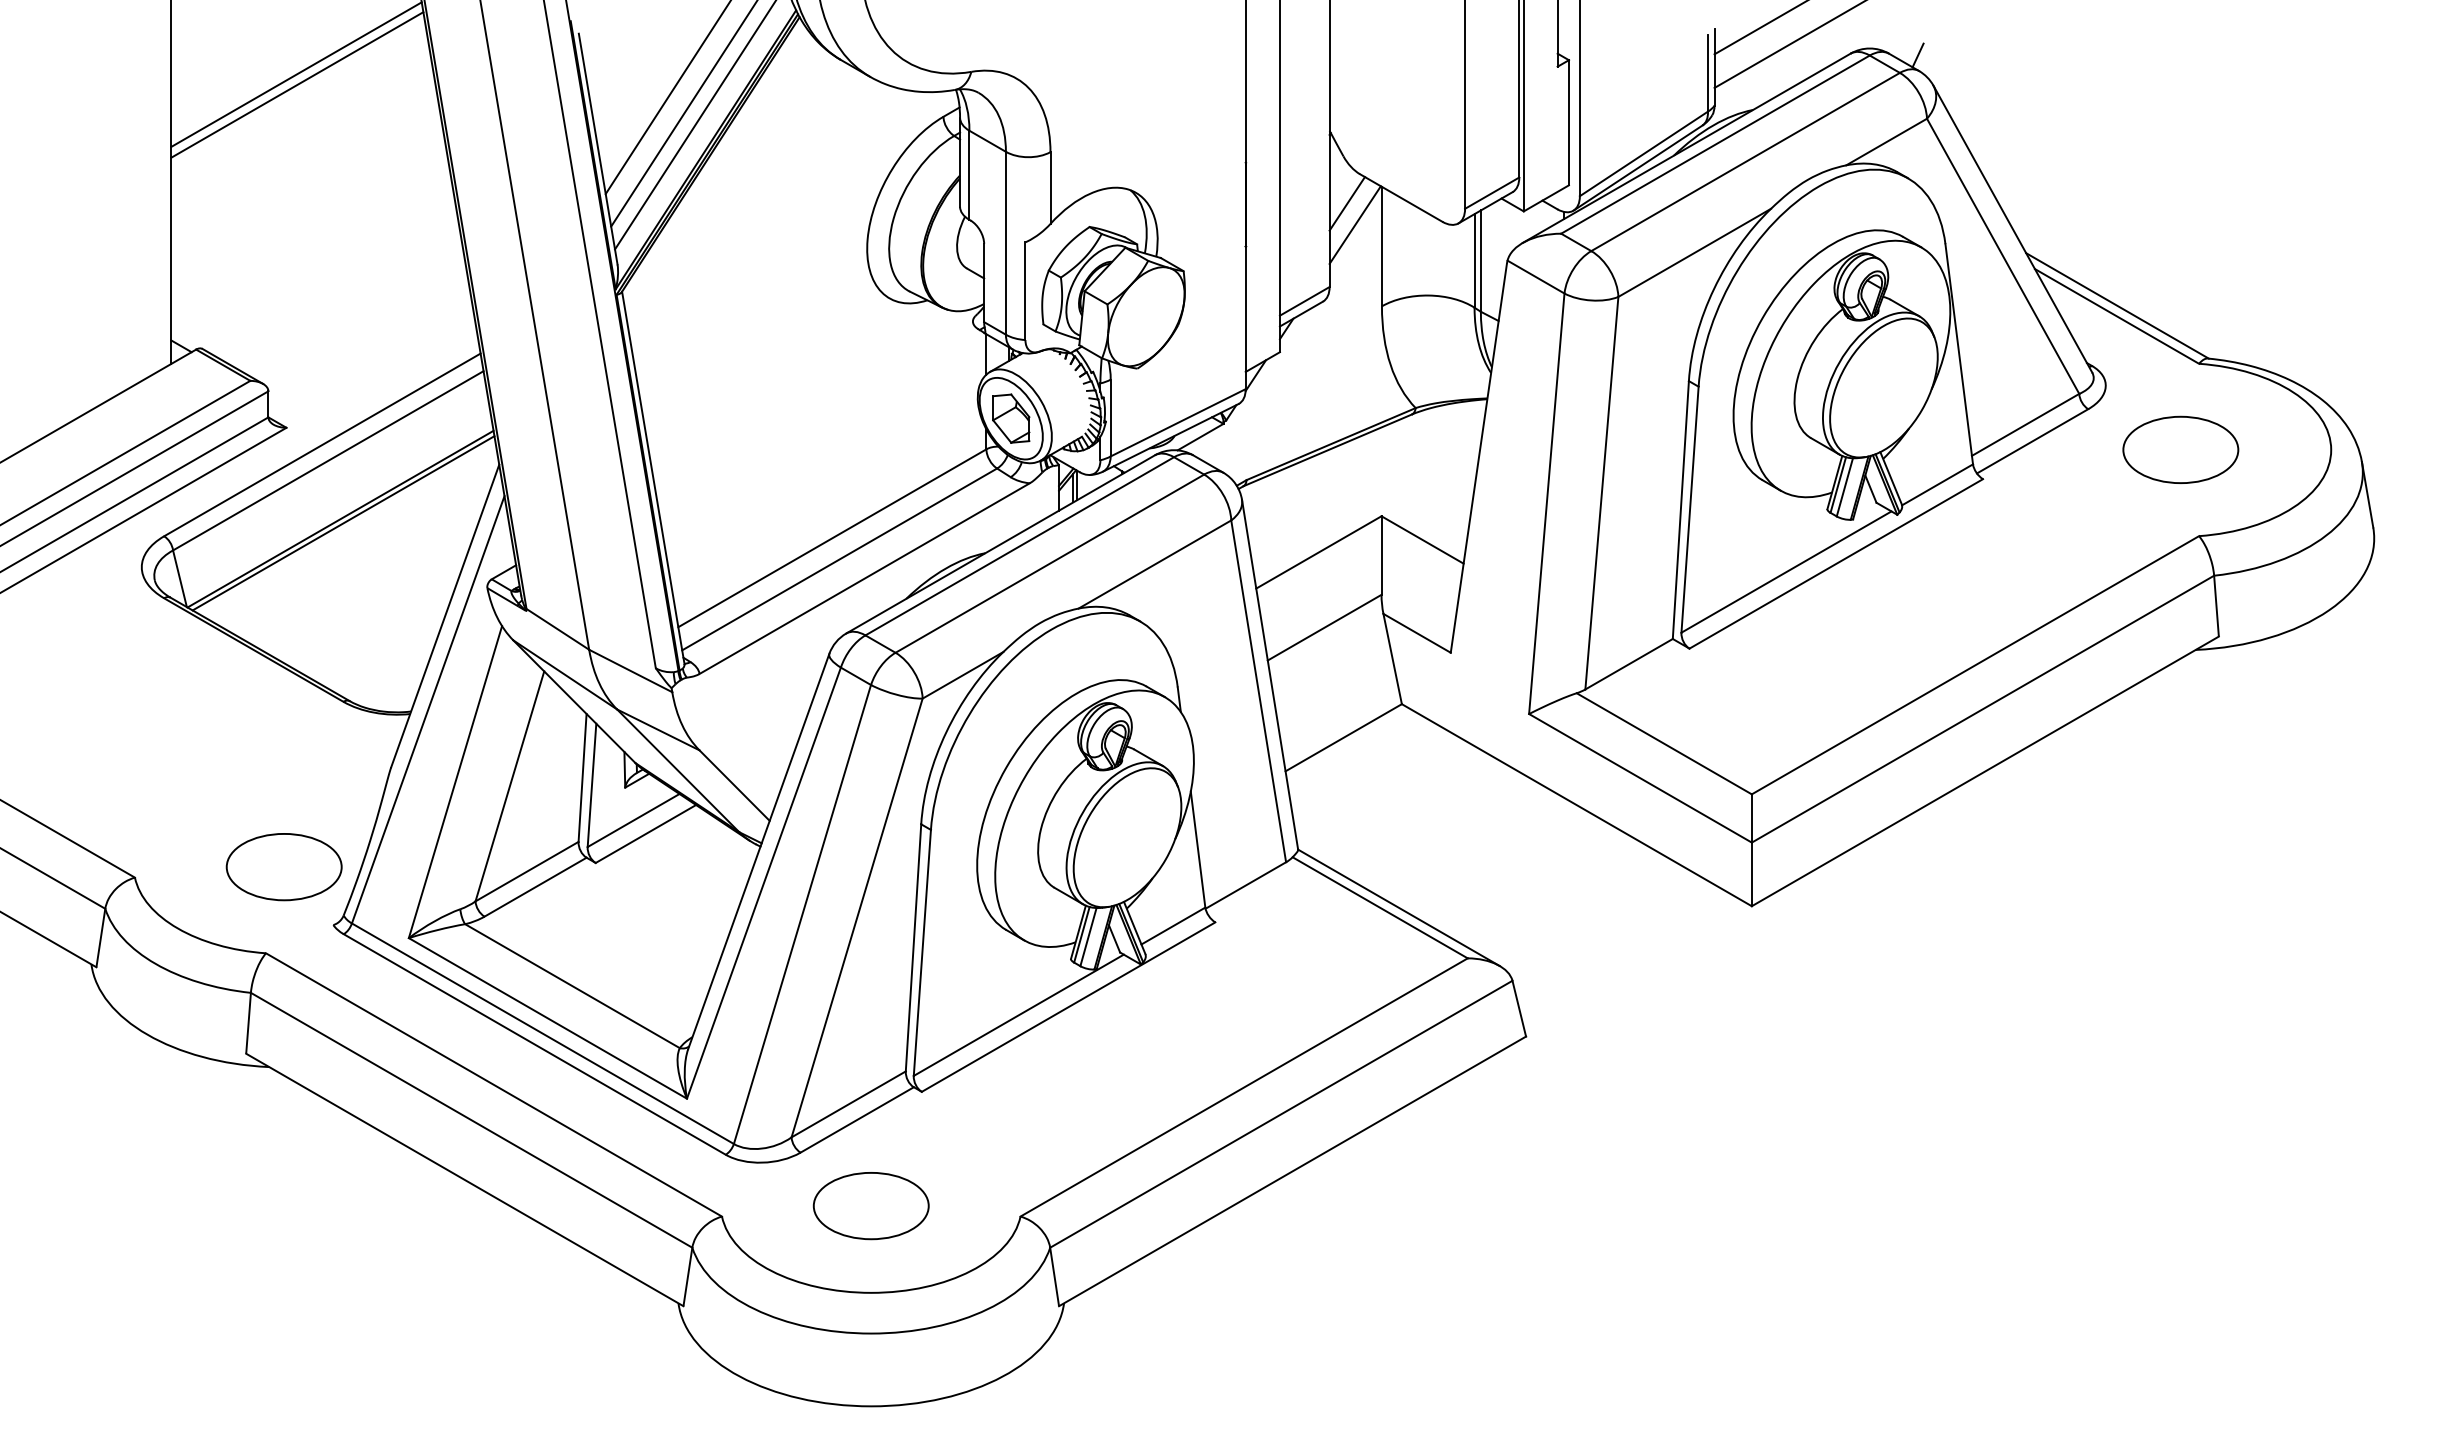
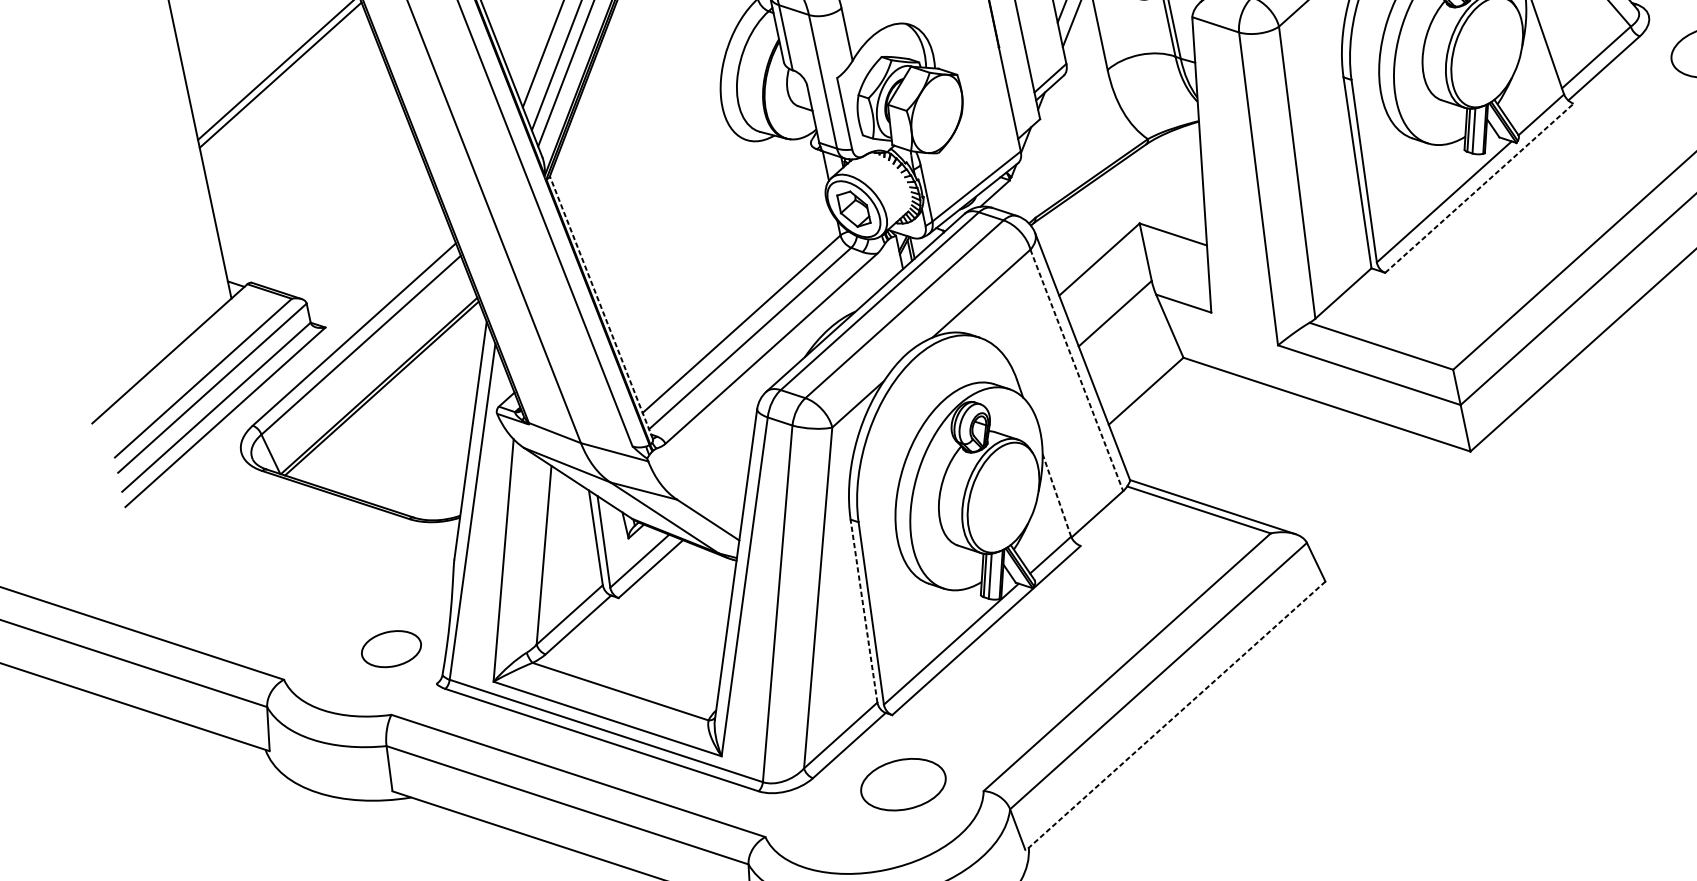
line: (653, 477) -> (601, 307), solid -> dashed
line: (1836, 563) -> (1479, 187), solid -> dashed
line: (1258, 691) -> (1076, 370), solid -> dashed
line: (1198, 849) -> (1057, 495), solid -> dashed
part: (283, 867) -> (391, 649), size x0.7
line: (913, 947) -> (863, 610), solid -> dashed
line: (1292, 1171) -> (1175, 716), solid -> dashed
part: (870, 1206) -> (902, 785), moved

